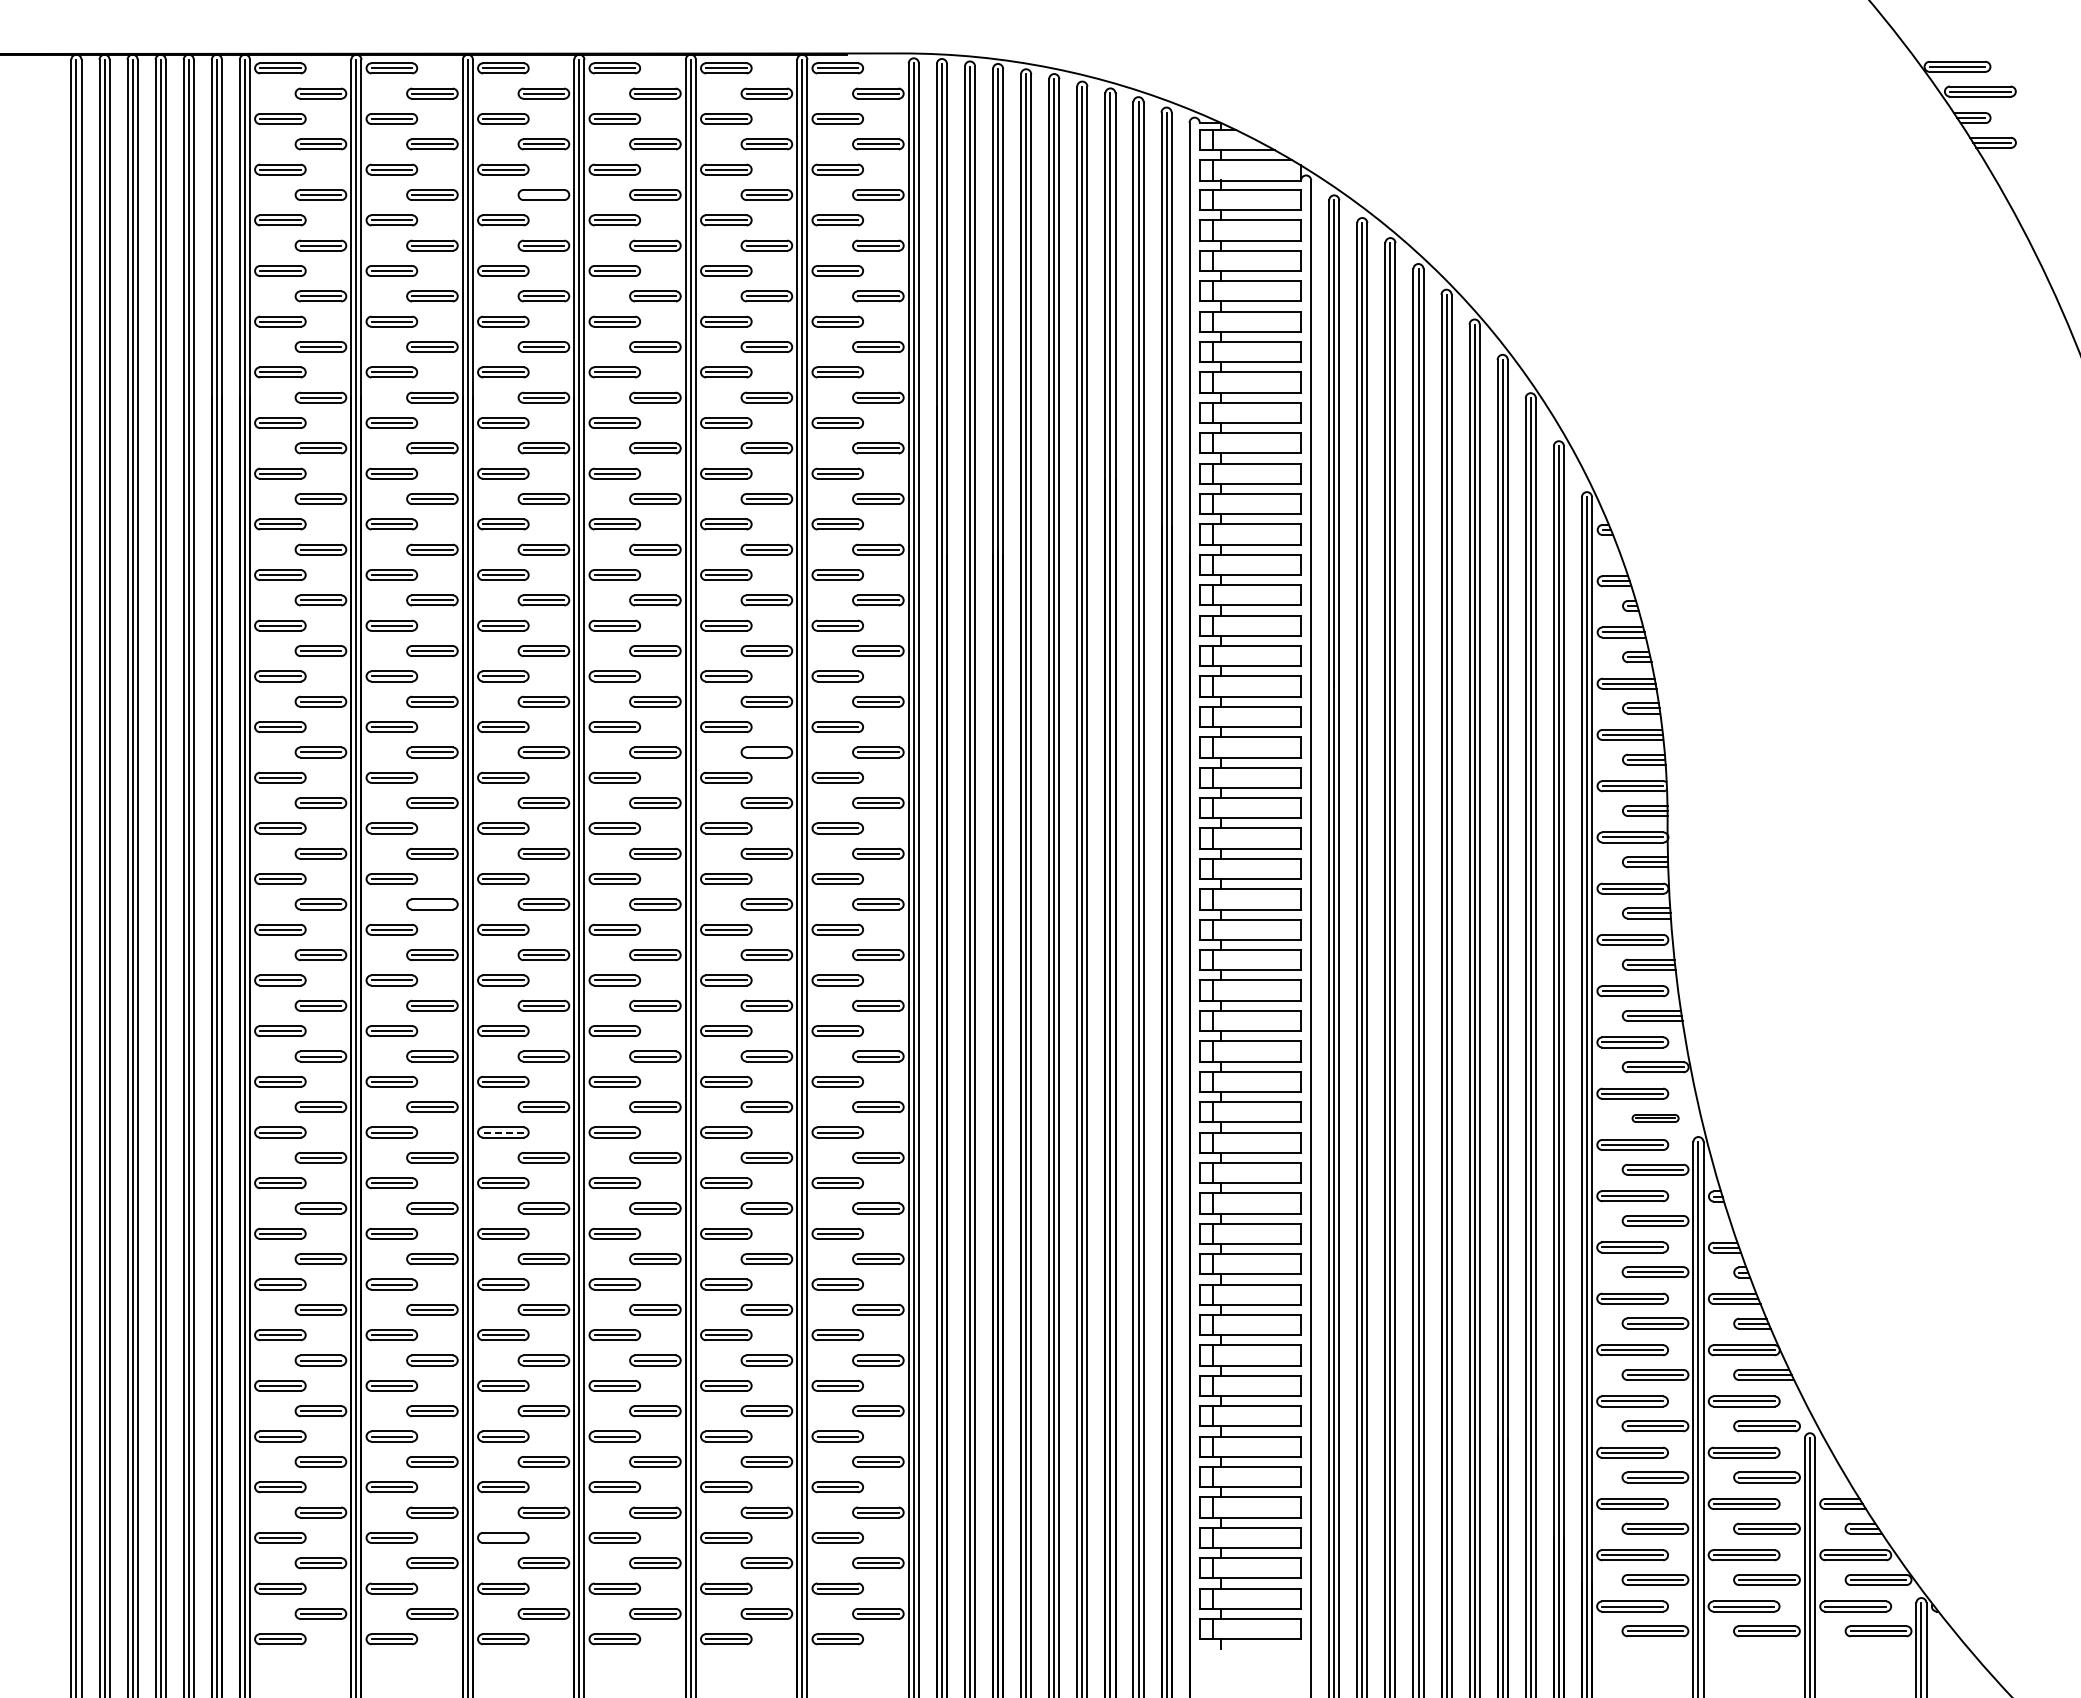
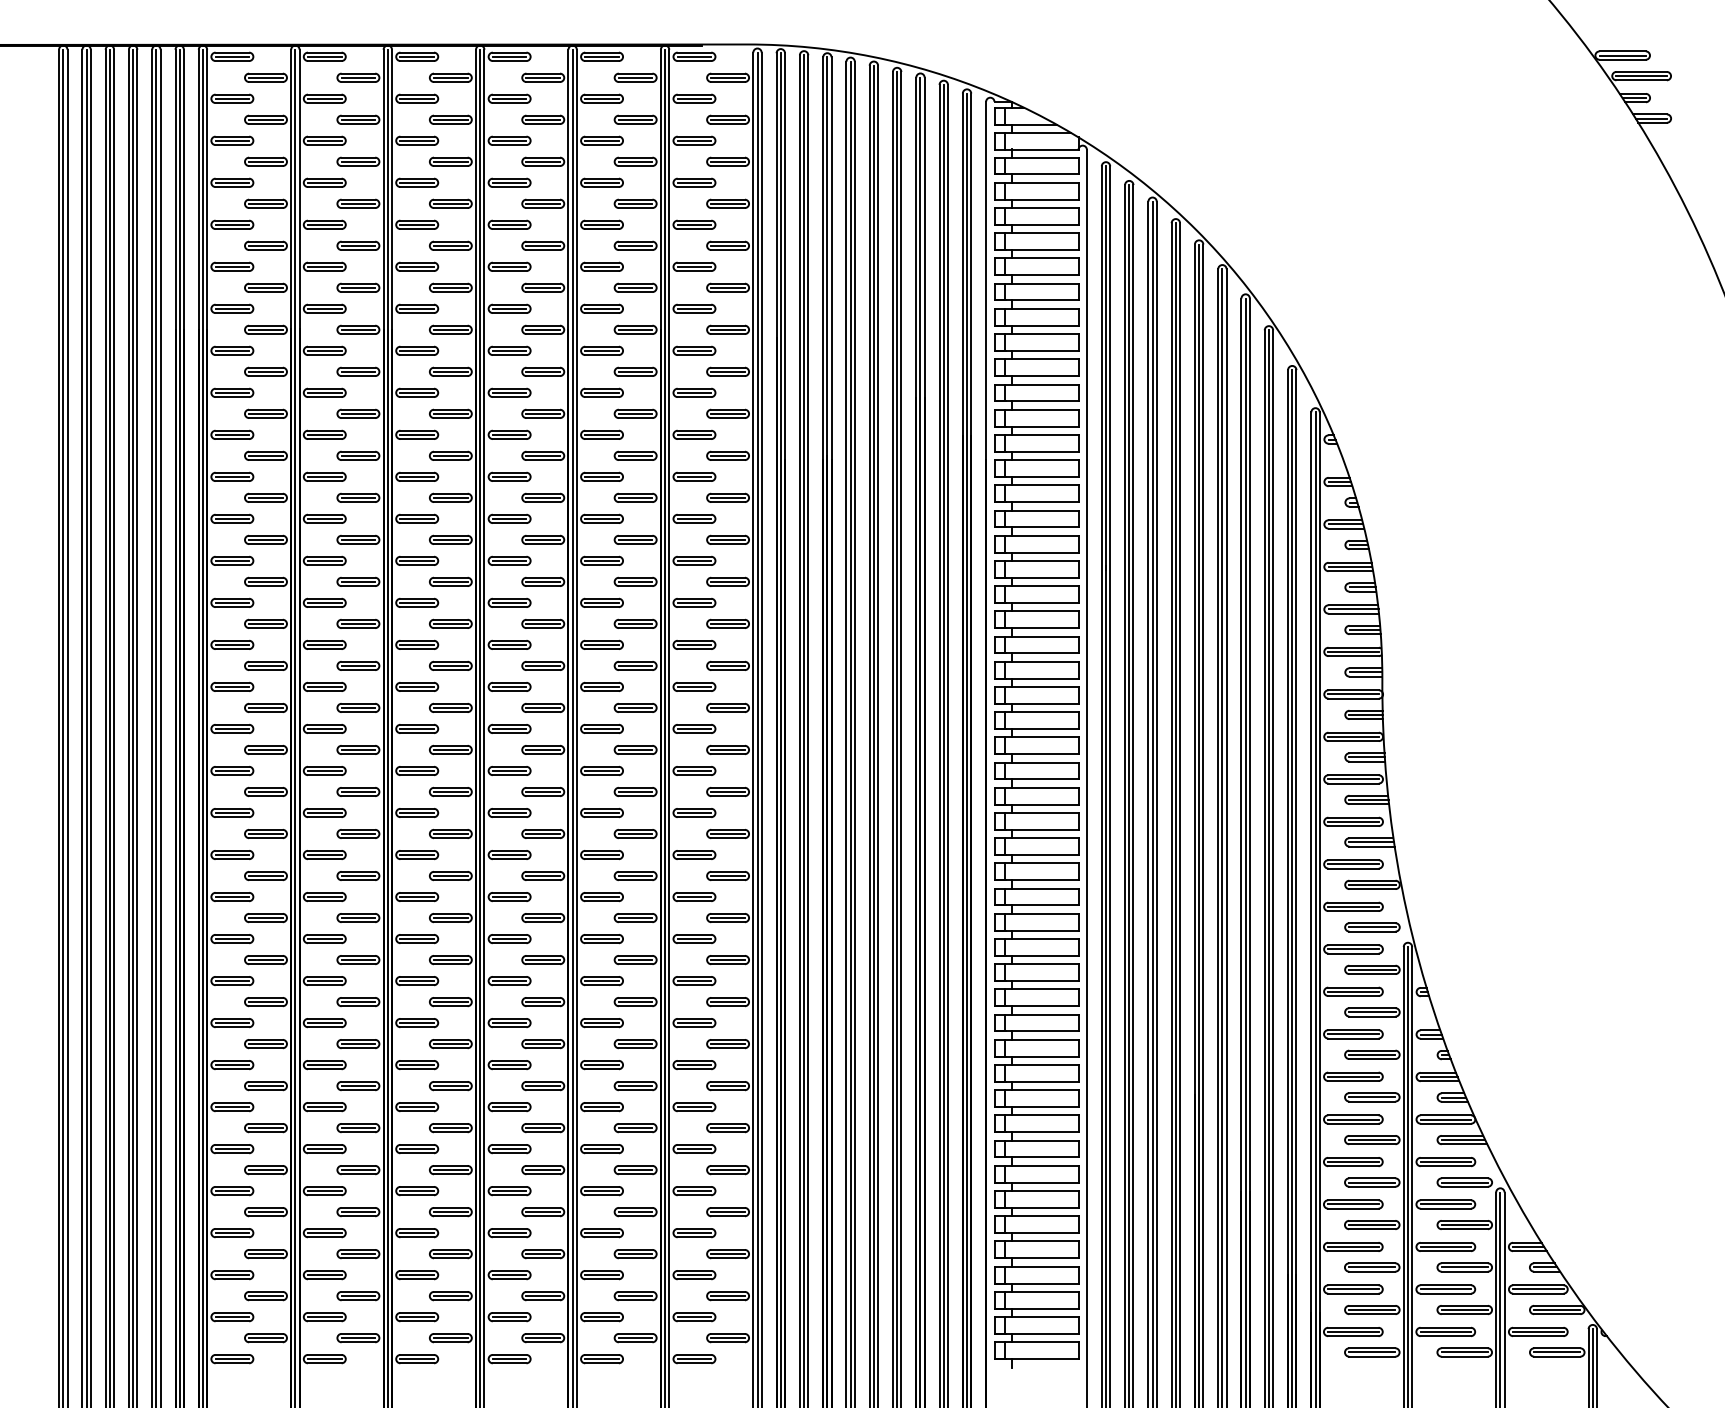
line: (543, 195) -> (450, 162), added
line: (766, 752) -> (635, 624), added
line: (432, 904) -> (358, 750), added
part: (1655, 1118) -> (1372, 927), size x1.43
line: (502, 1132) -> (416, 939), dashed -> solid
line: (503, 1537) -> (417, 1274), added

